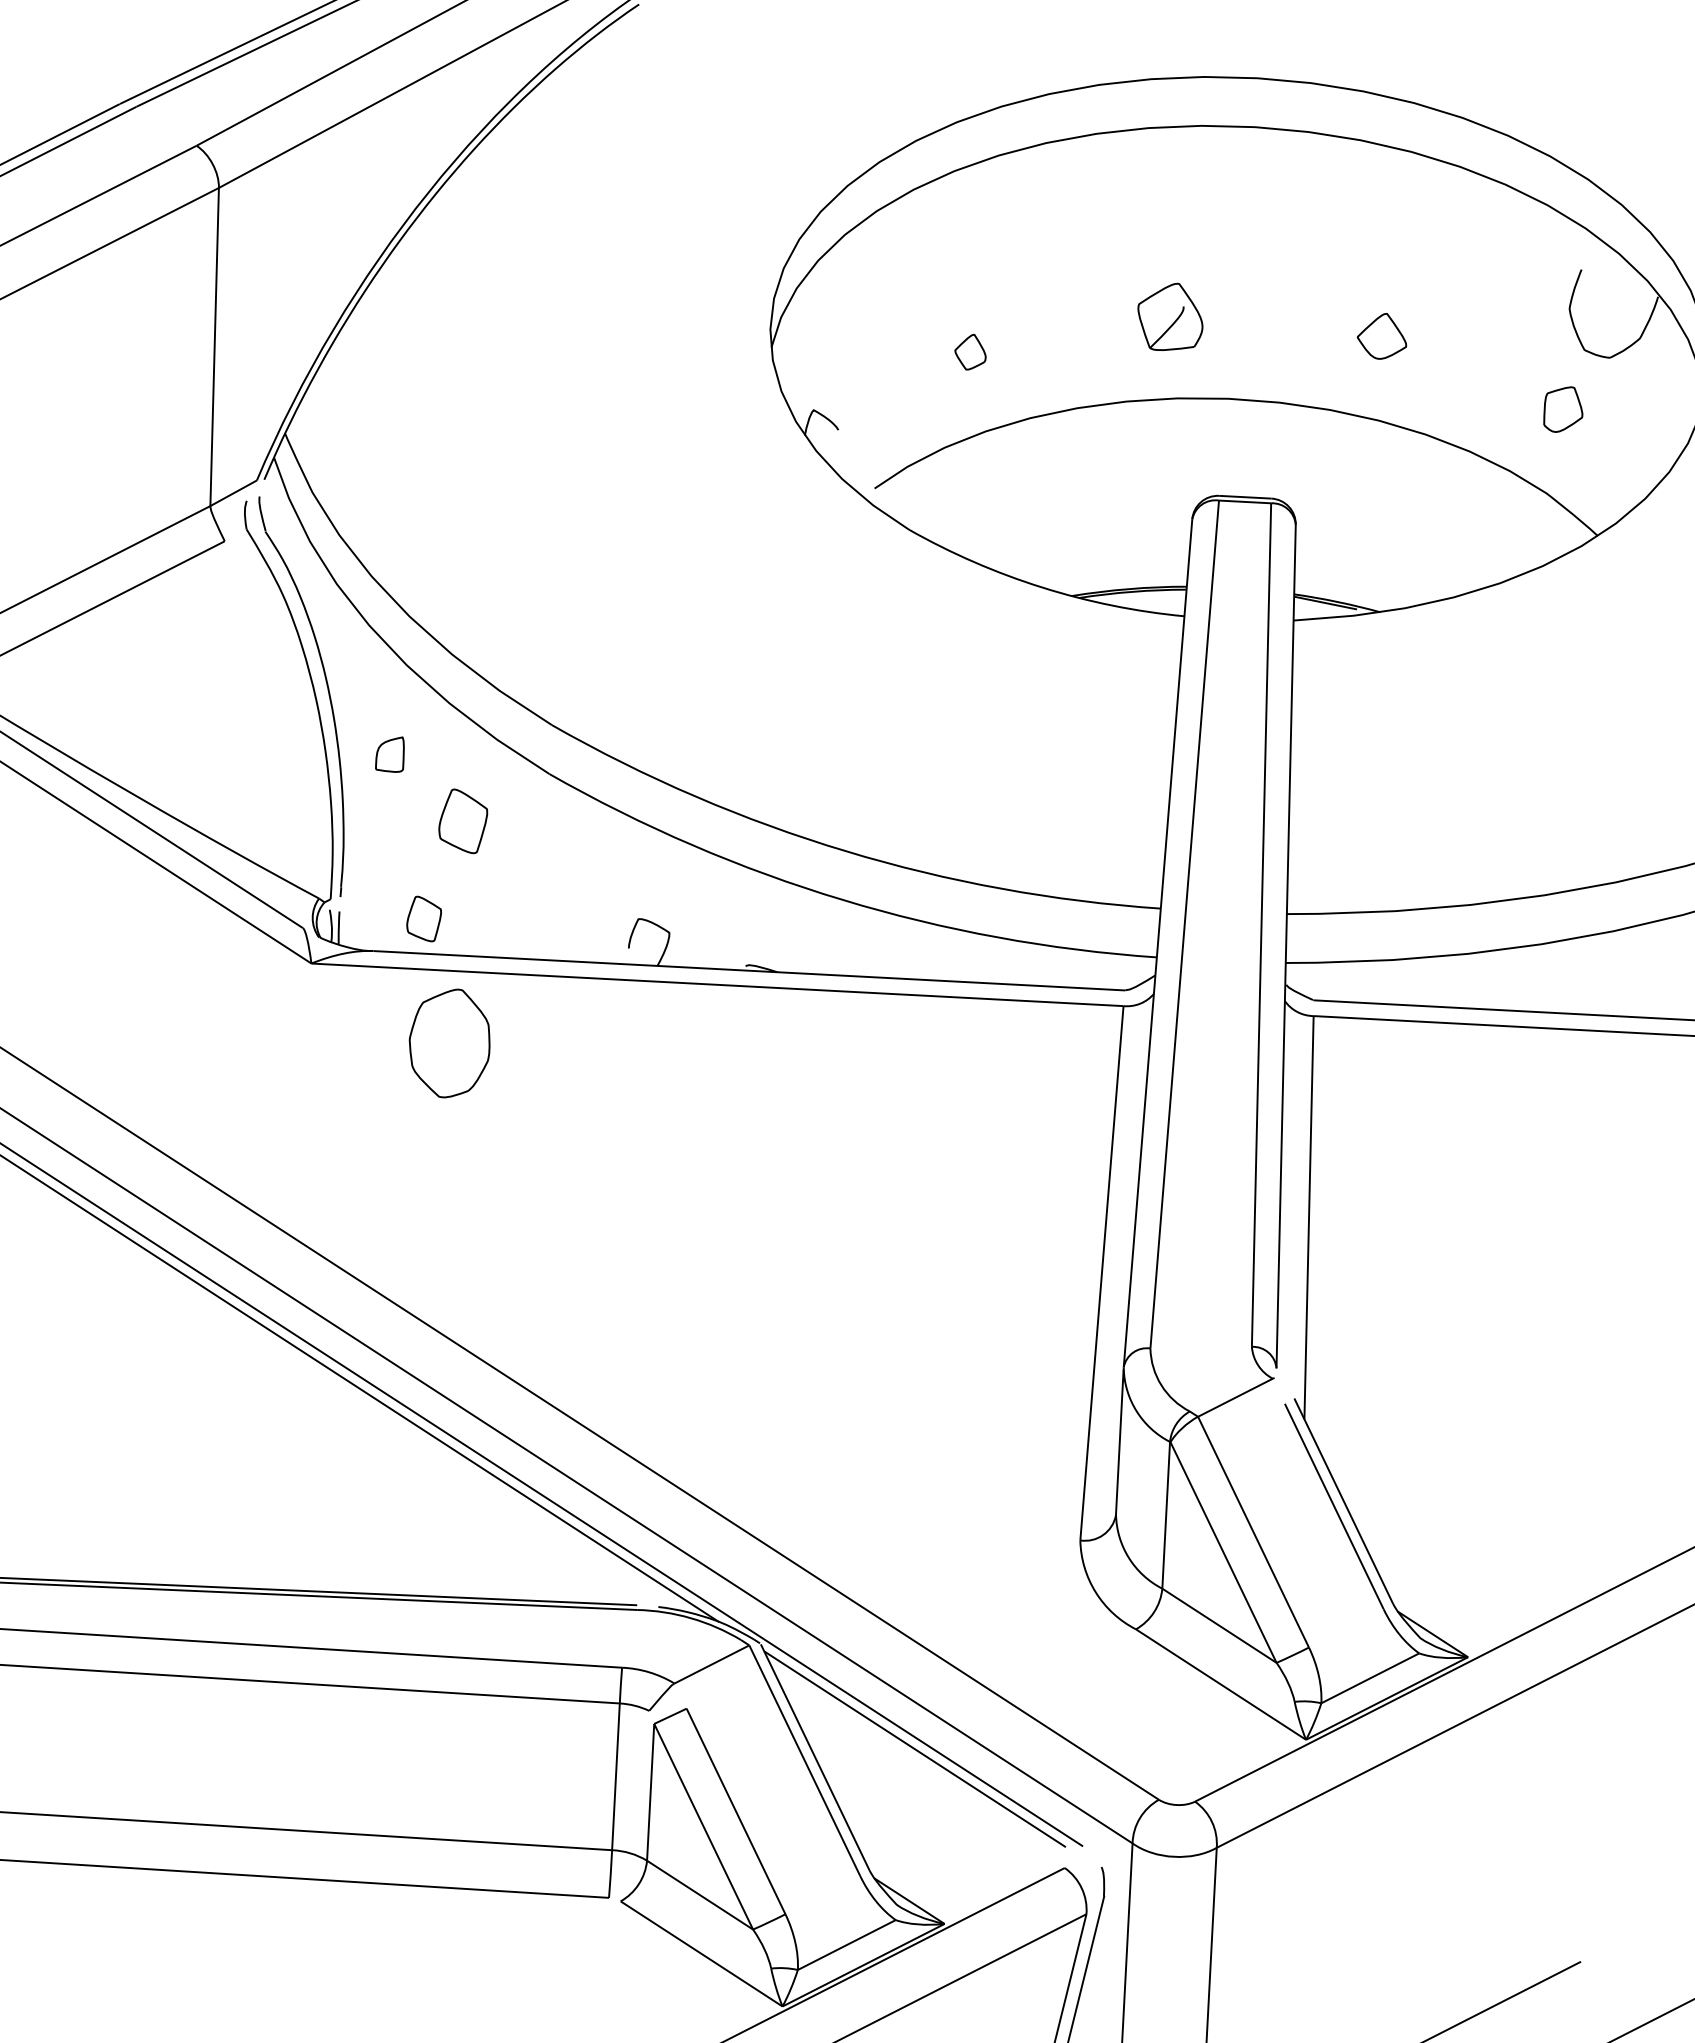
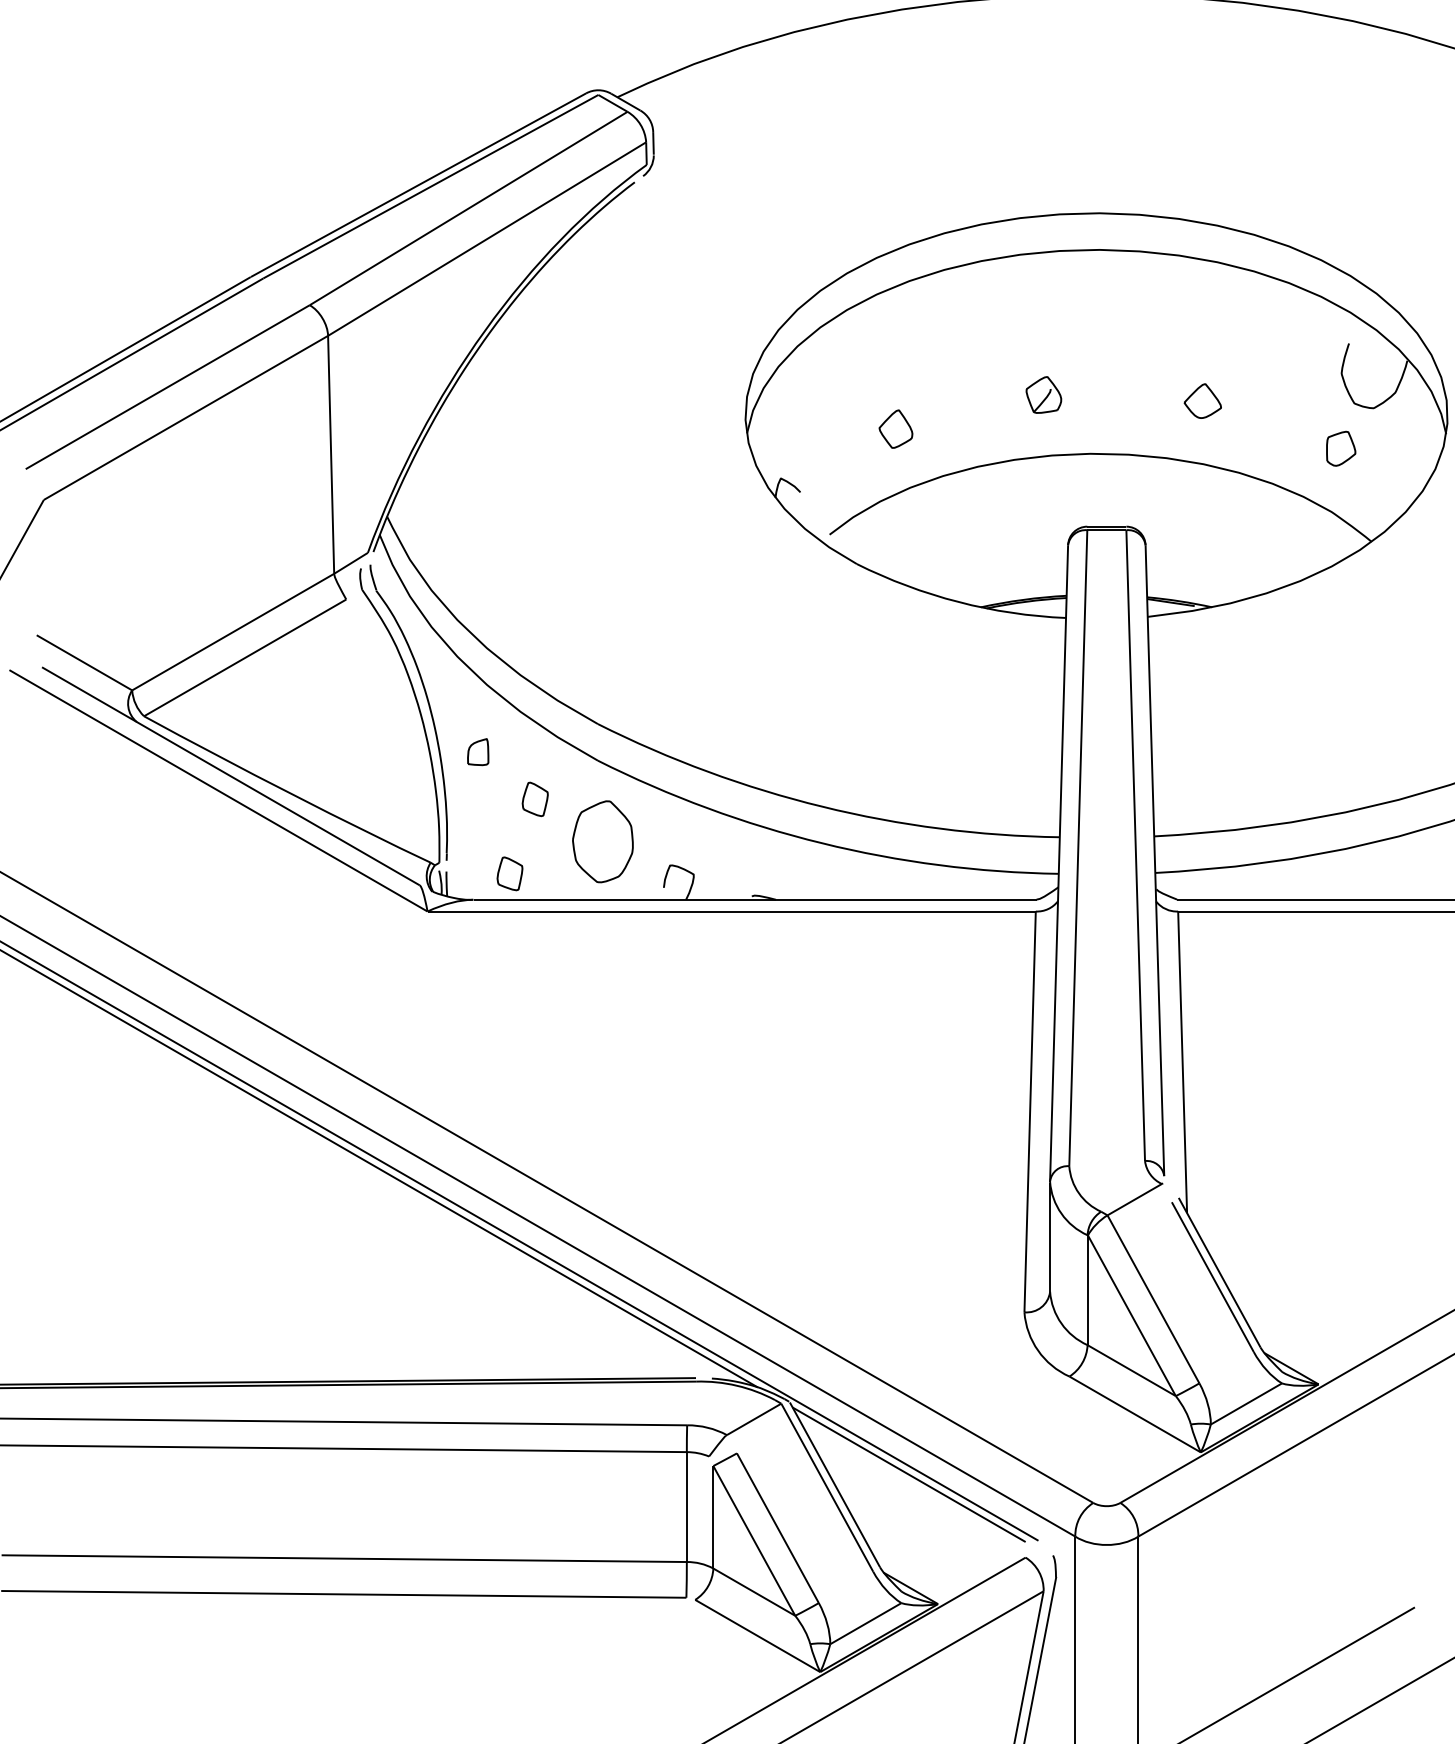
part: (1170, 316) -> (1043, 394), size x0.71
part: (970, 351) -> (895, 428), size x1.43
part: (462, 821) -> (534, 799), size x0.71
part: (449, 1043) -> (602, 841), moved

